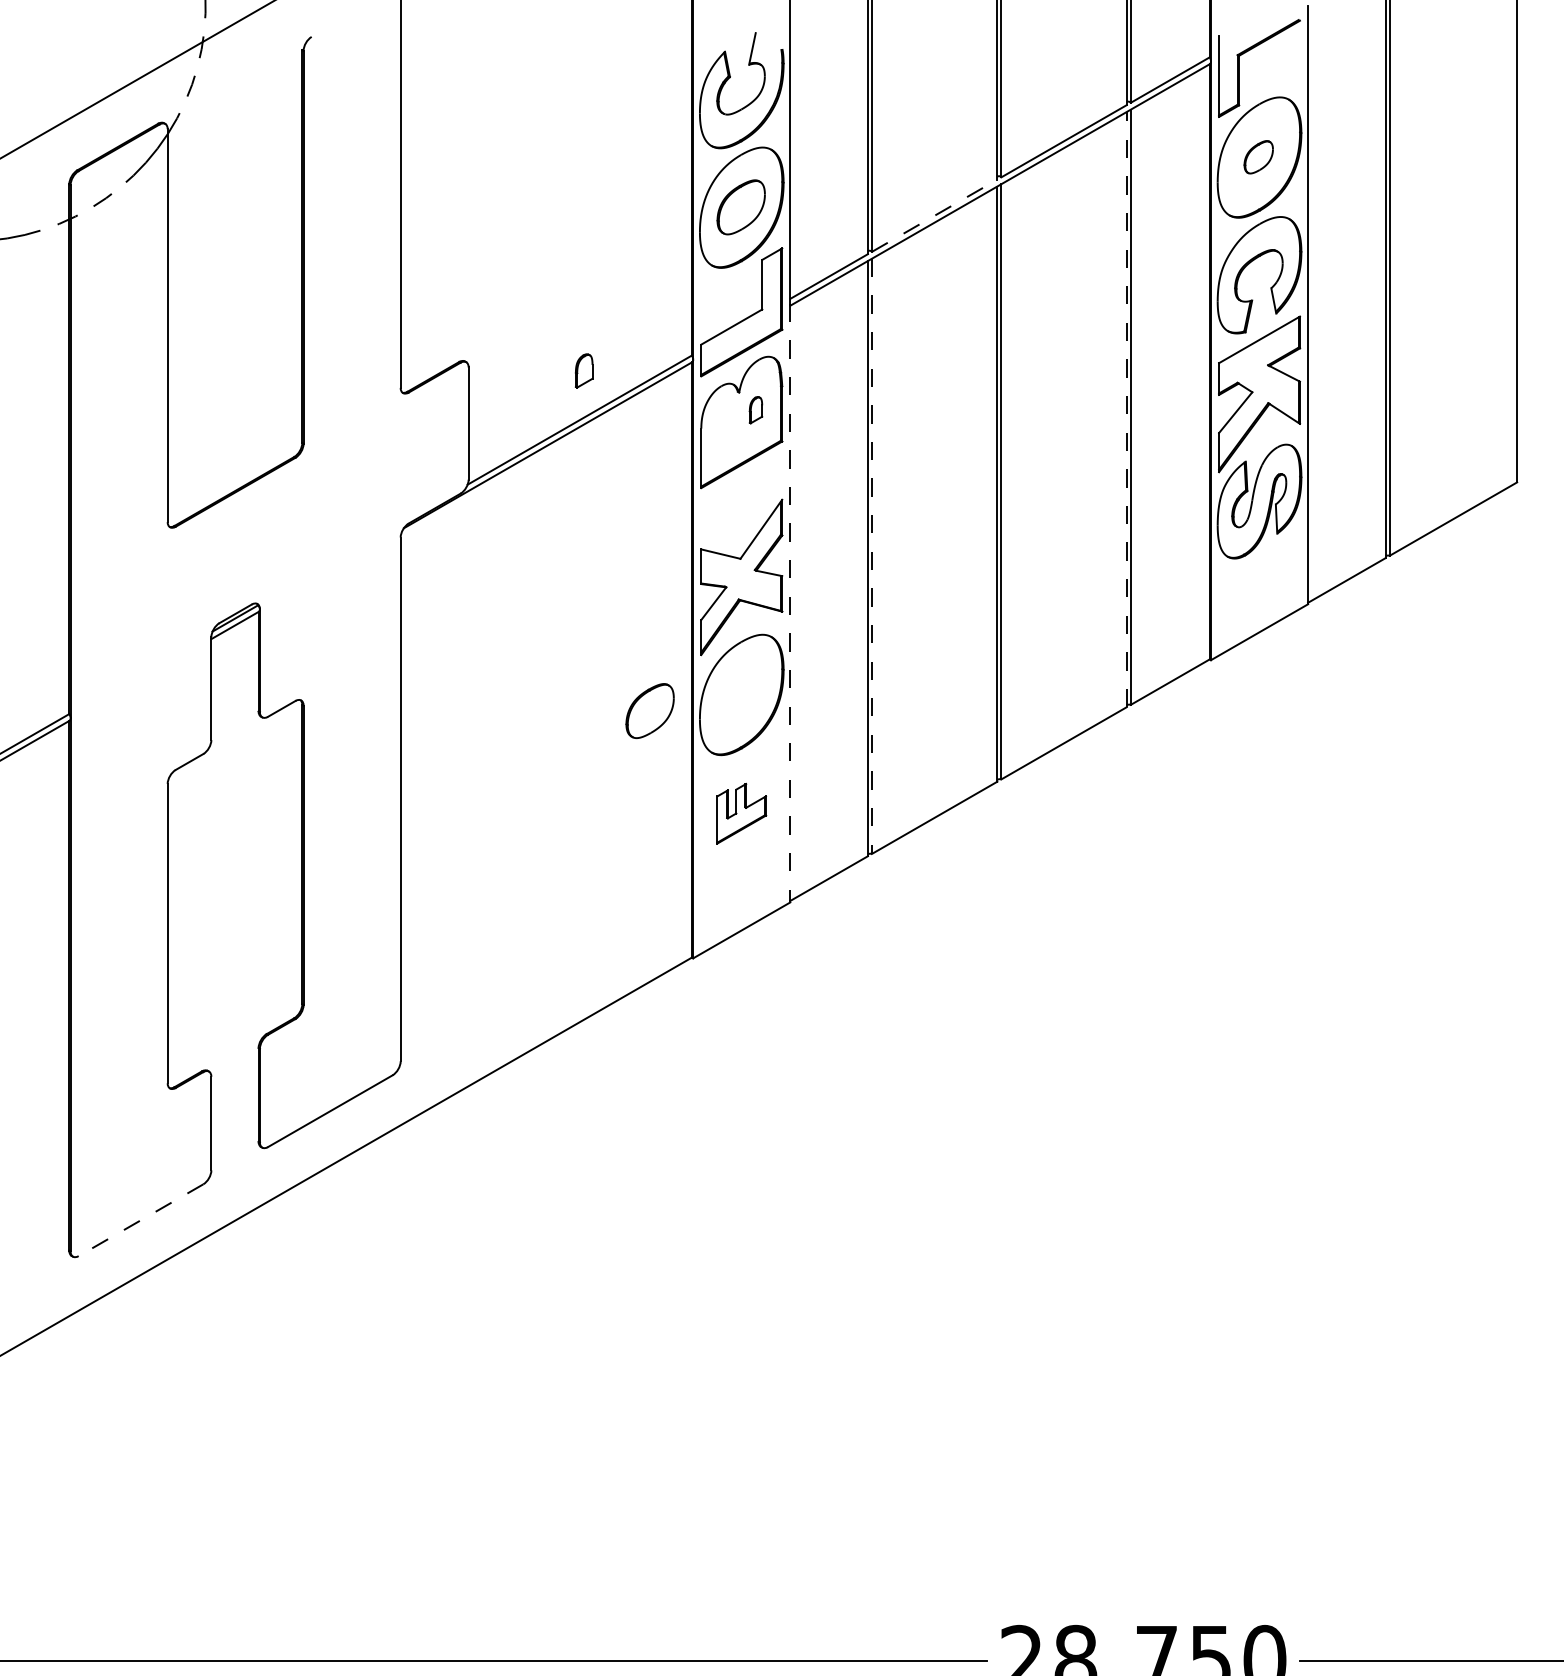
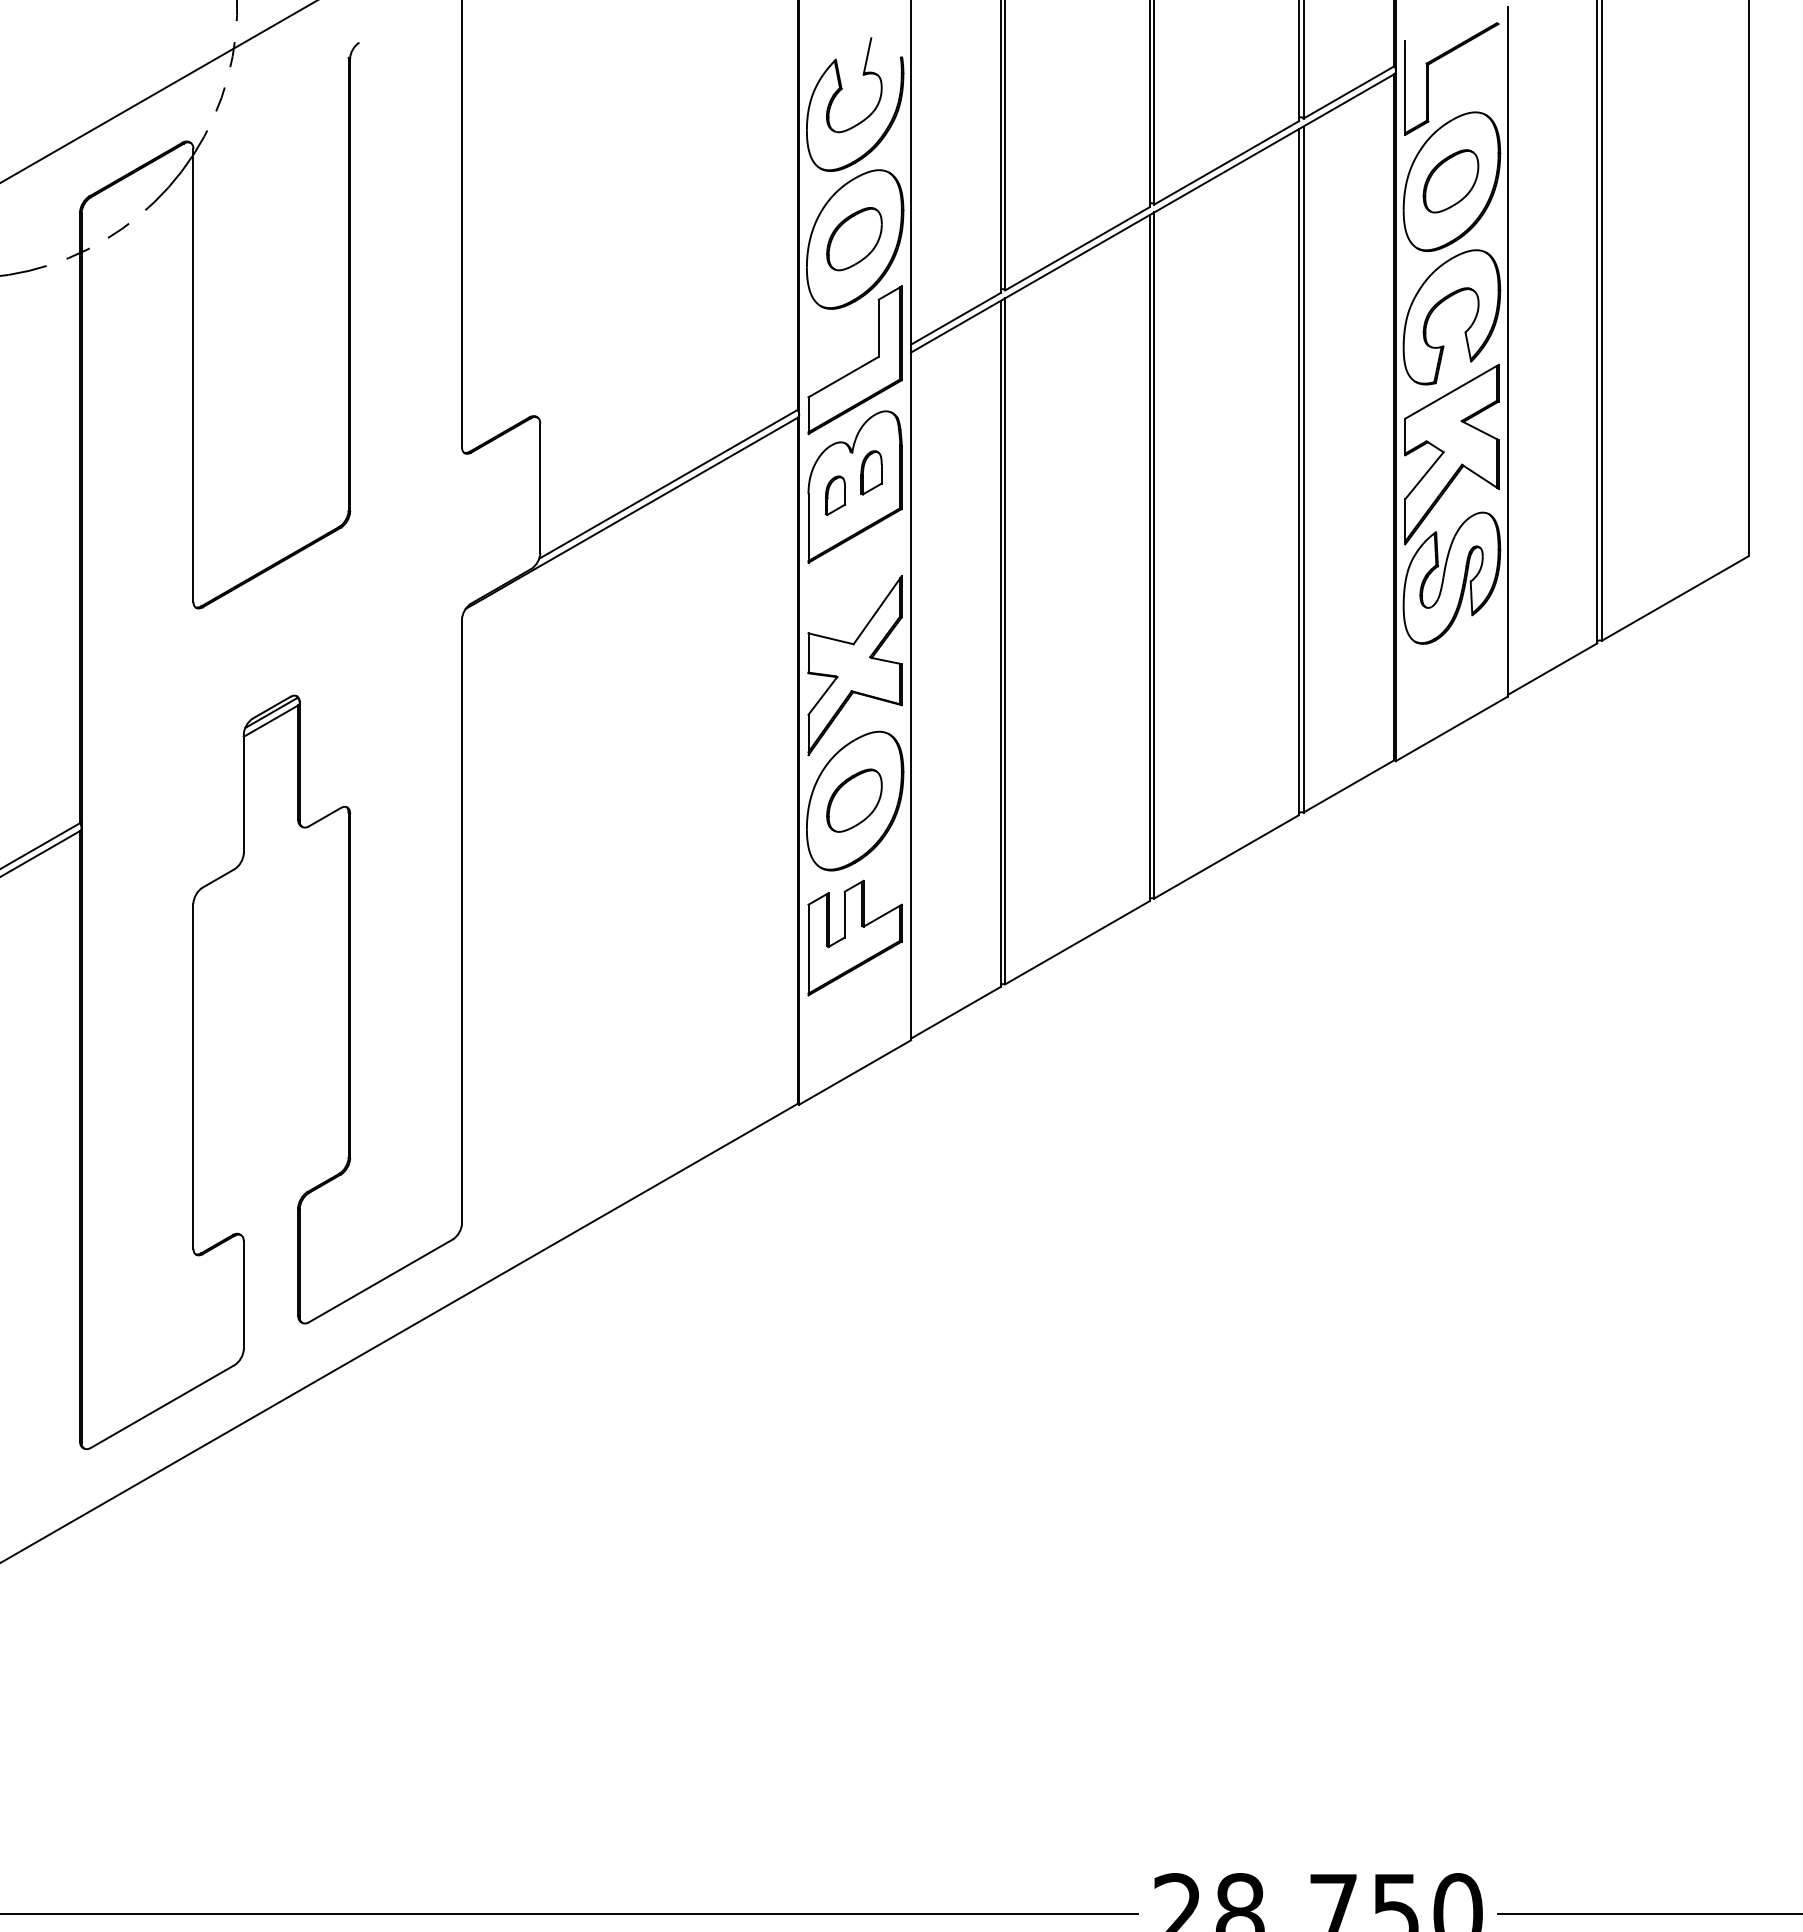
part: (1258, 157) -> (1450, 181), size x1.67
line: (934, 215) -> (1077, 248), dashed -> solid
part: (584, 370) -> (835, 495), moved
line: (1126, 408) -> (1298, 471), dashed -> solid
part: (755, 409) -> (871, 472), size x1.43
line: (872, 556) -> (1005, 641), dashed -> solid
line: (790, 603) -> (911, 695), dashed -> solid
part: (650, 710) -> (854, 800), moved
part: (741, 813) -> (854, 937), size x1.67
line: (140, 1220) -> (162, 1406), dashed -> solid

